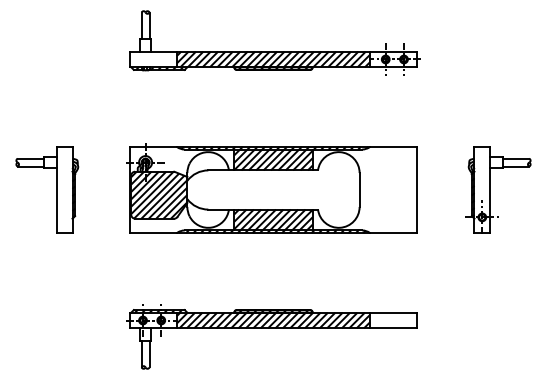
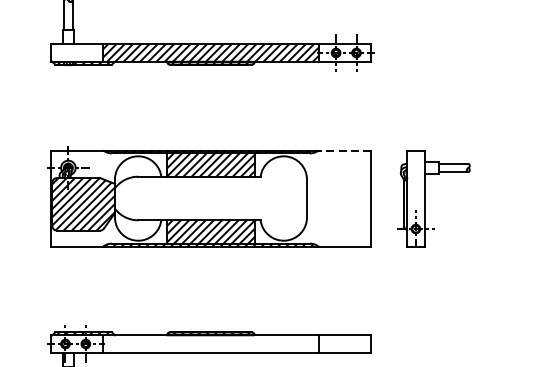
line: (393, 146) -> (344, 150), solid -> dashed
part: (490, 189) -> (425, 197), moved
hatch: (273, 320) -> (210, 344), removed

